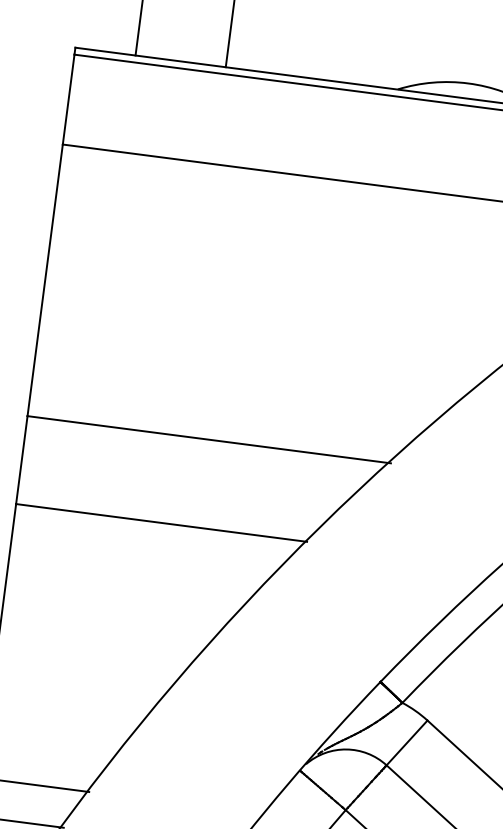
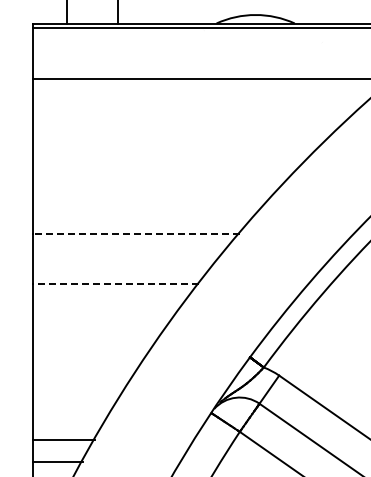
line: (209, 439) -> (136, 233), solid -> dashed
line: (161, 523) -> (115, 284), solid -> dashed

